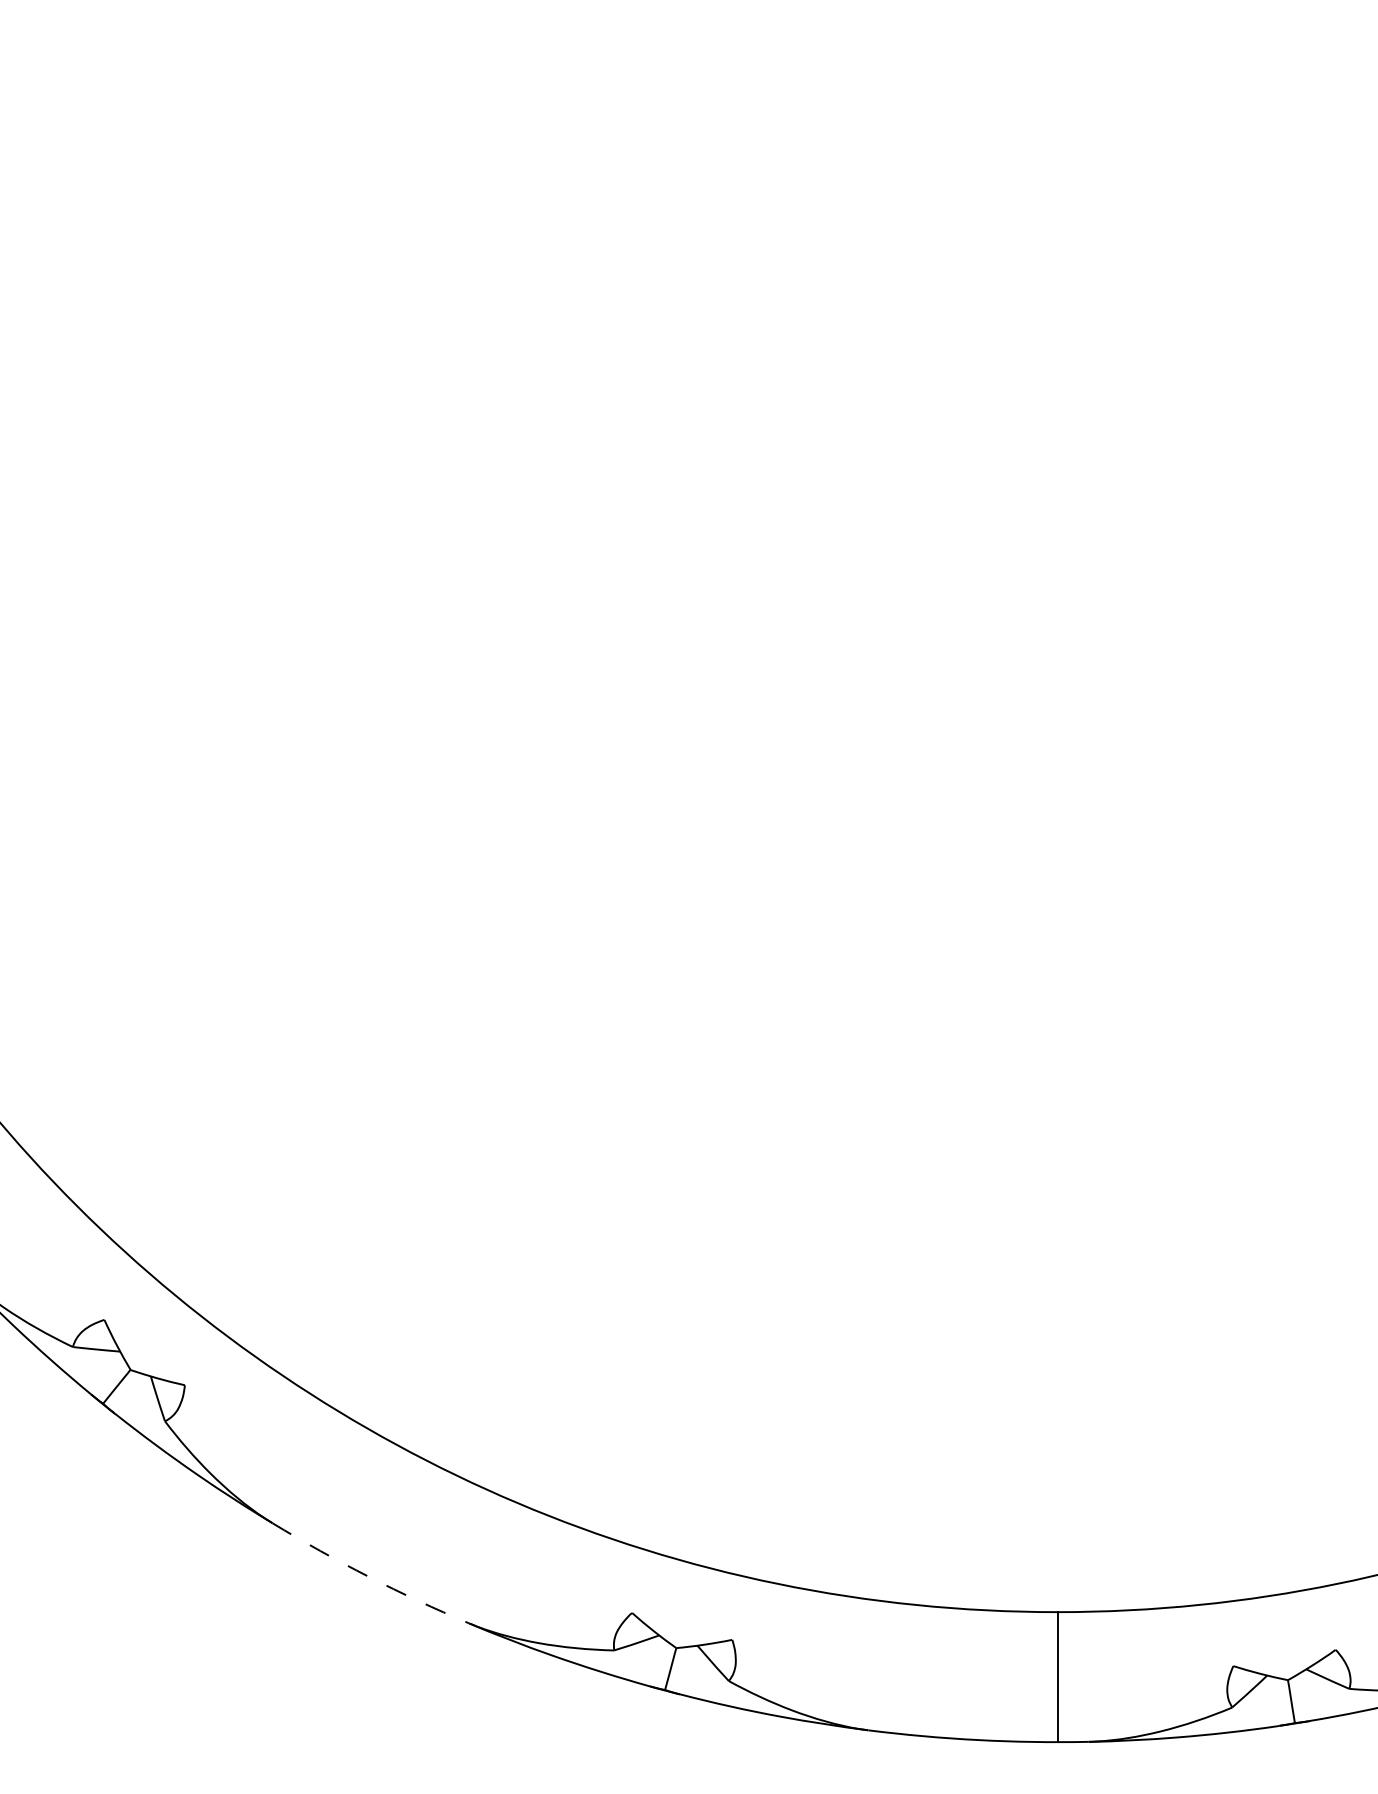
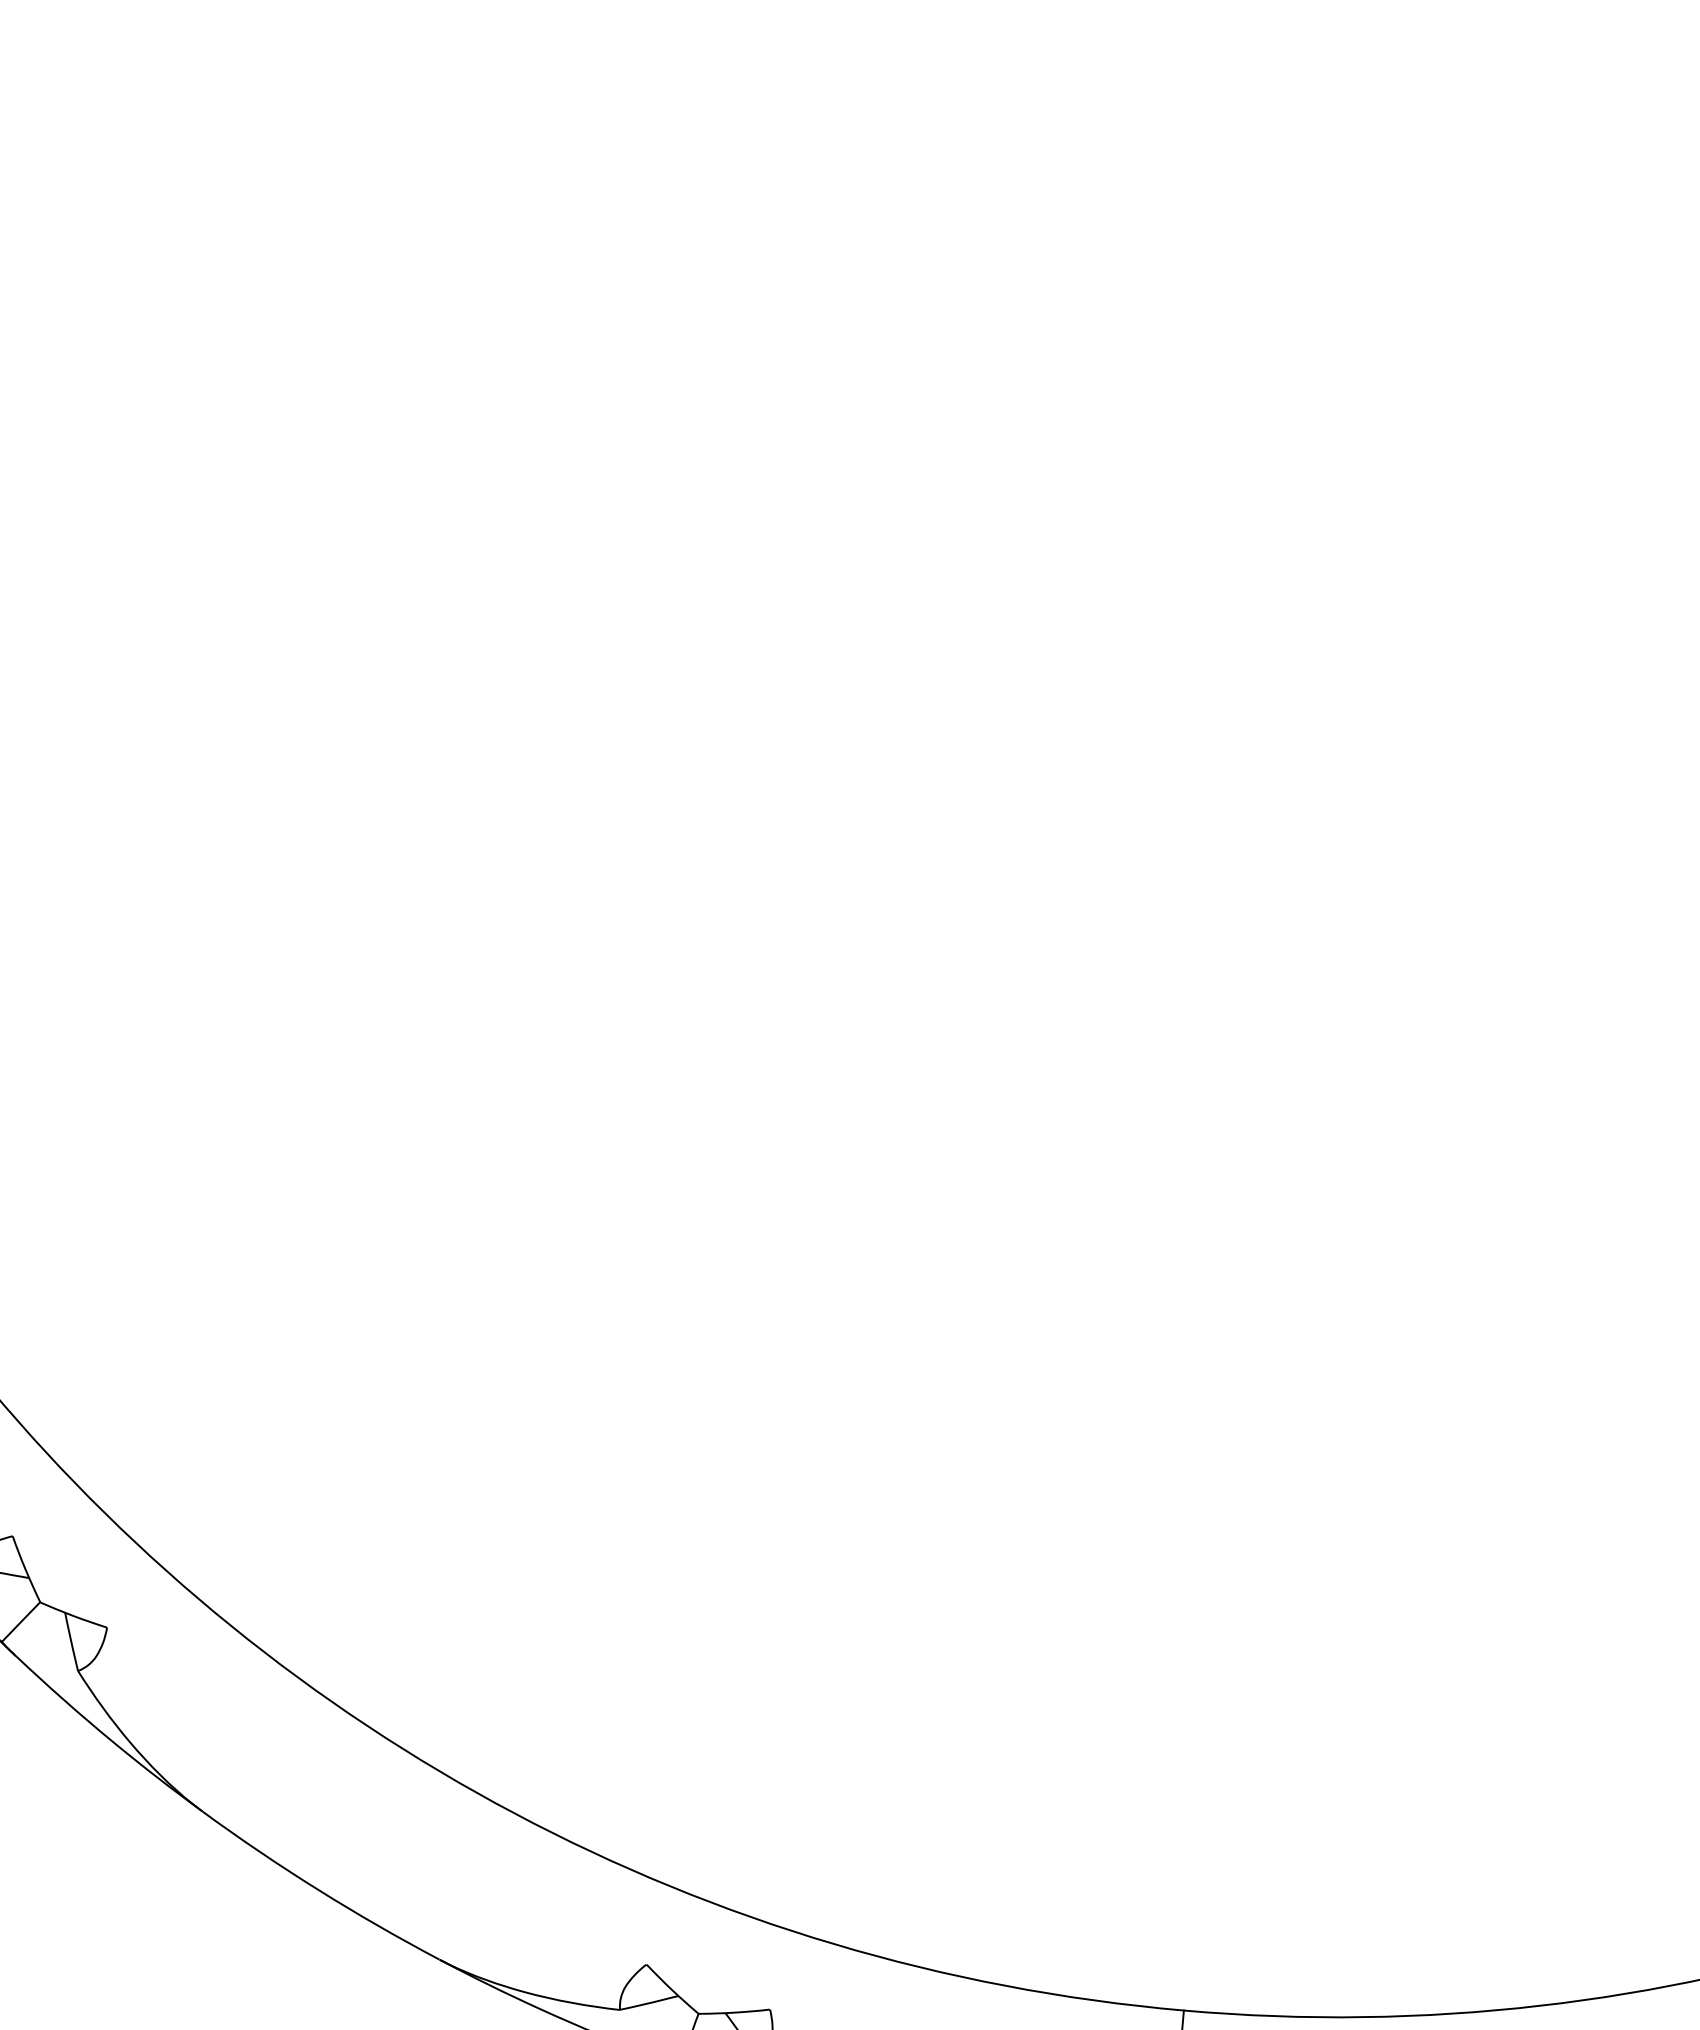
arc: (368, 1576) -> (317, 1889), dashed -> solid

